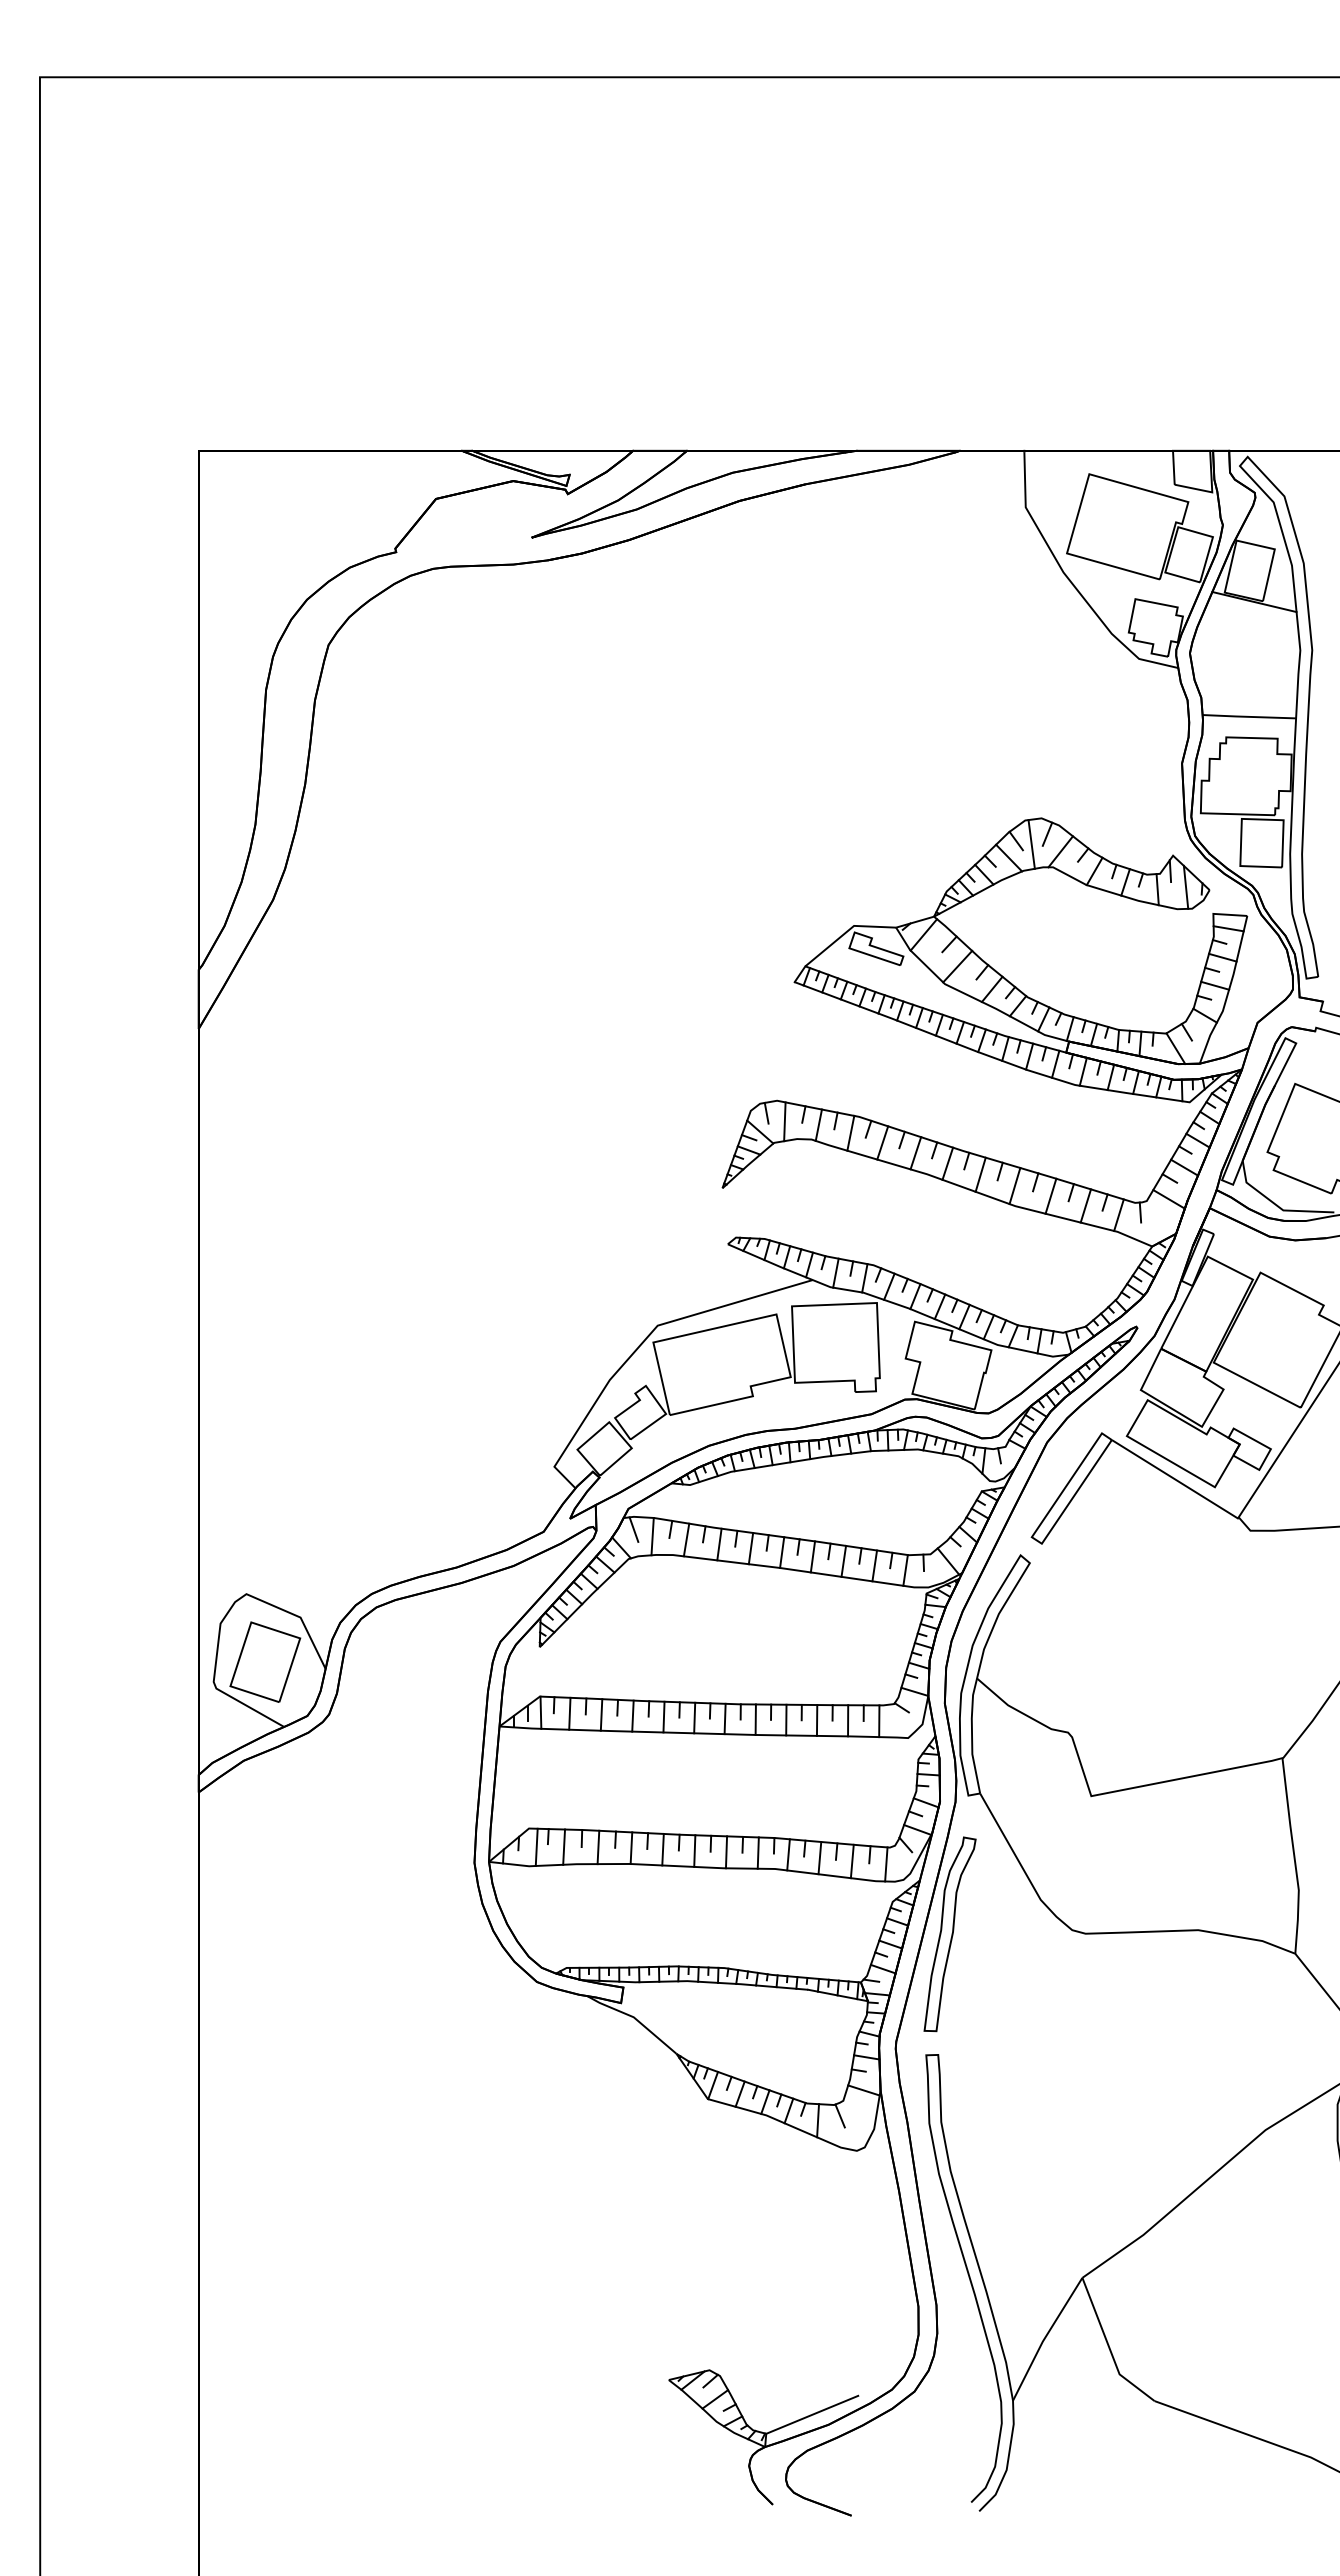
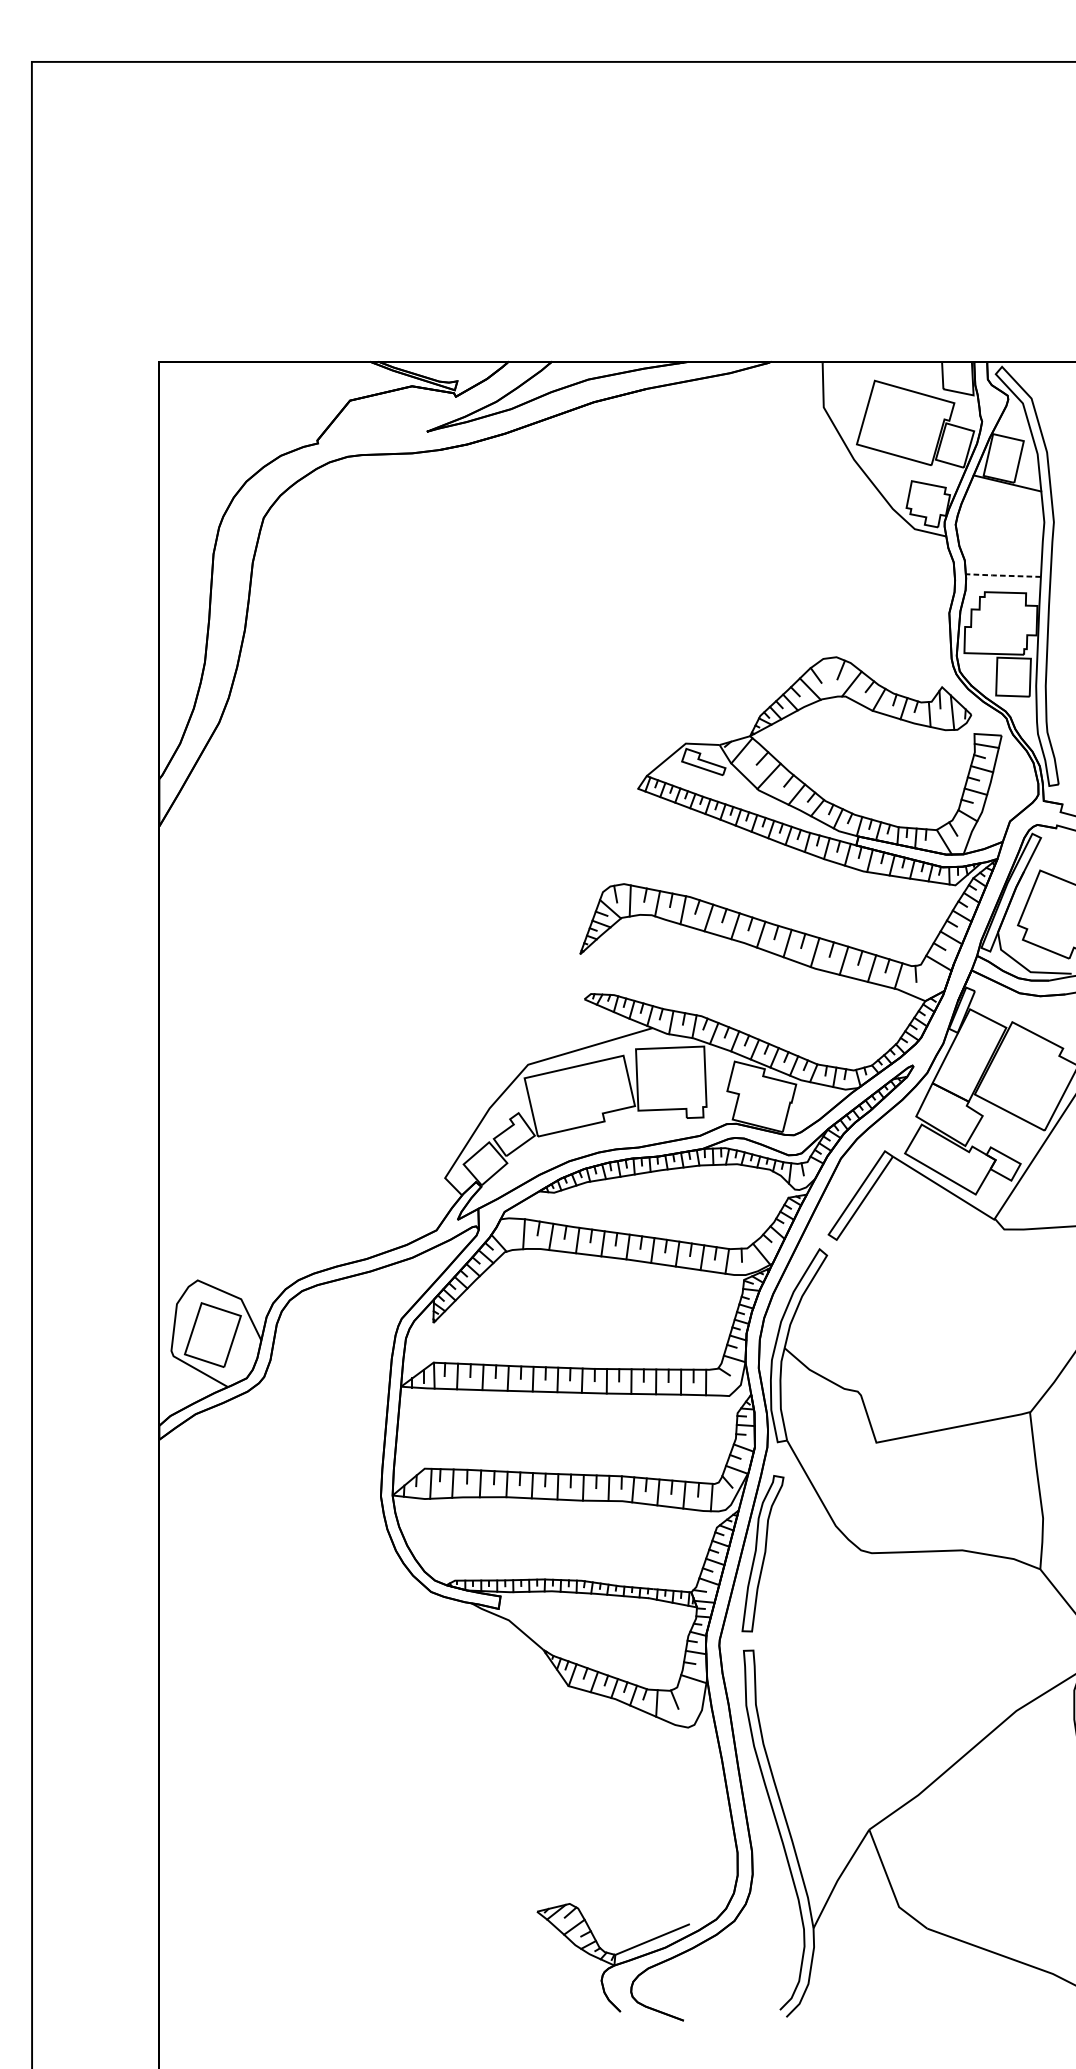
line: (1248, 716) -> (1002, 575), solid -> dashed
line: (1031, 844) -> (828, 678), removed
line: (633, 1529) -> (508, 1228), removed

